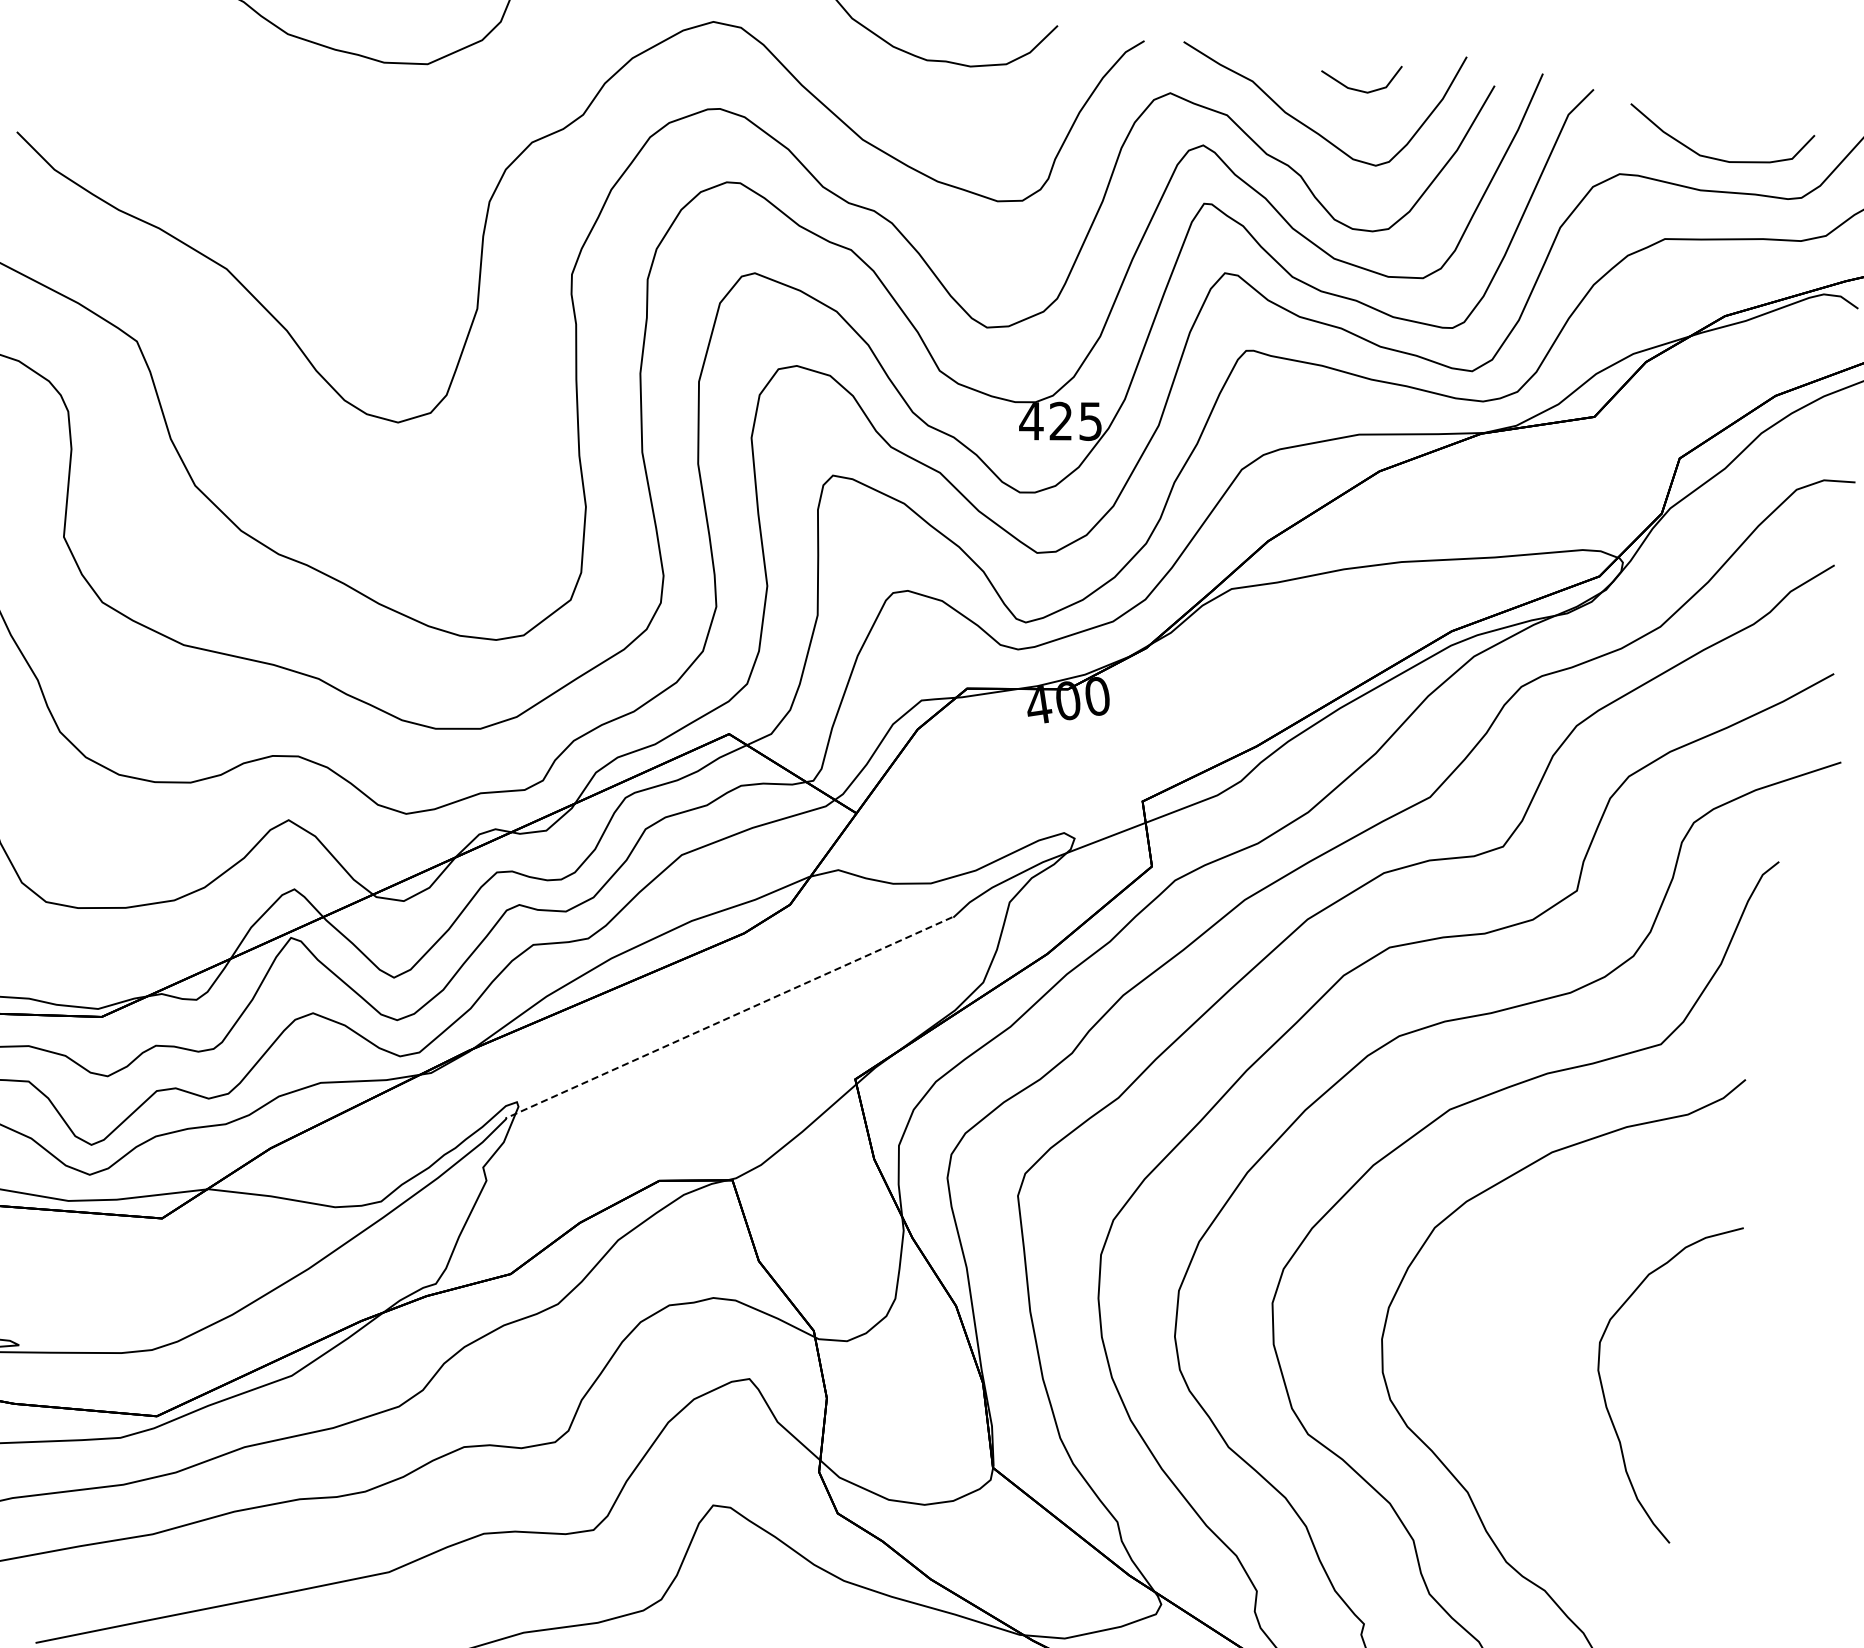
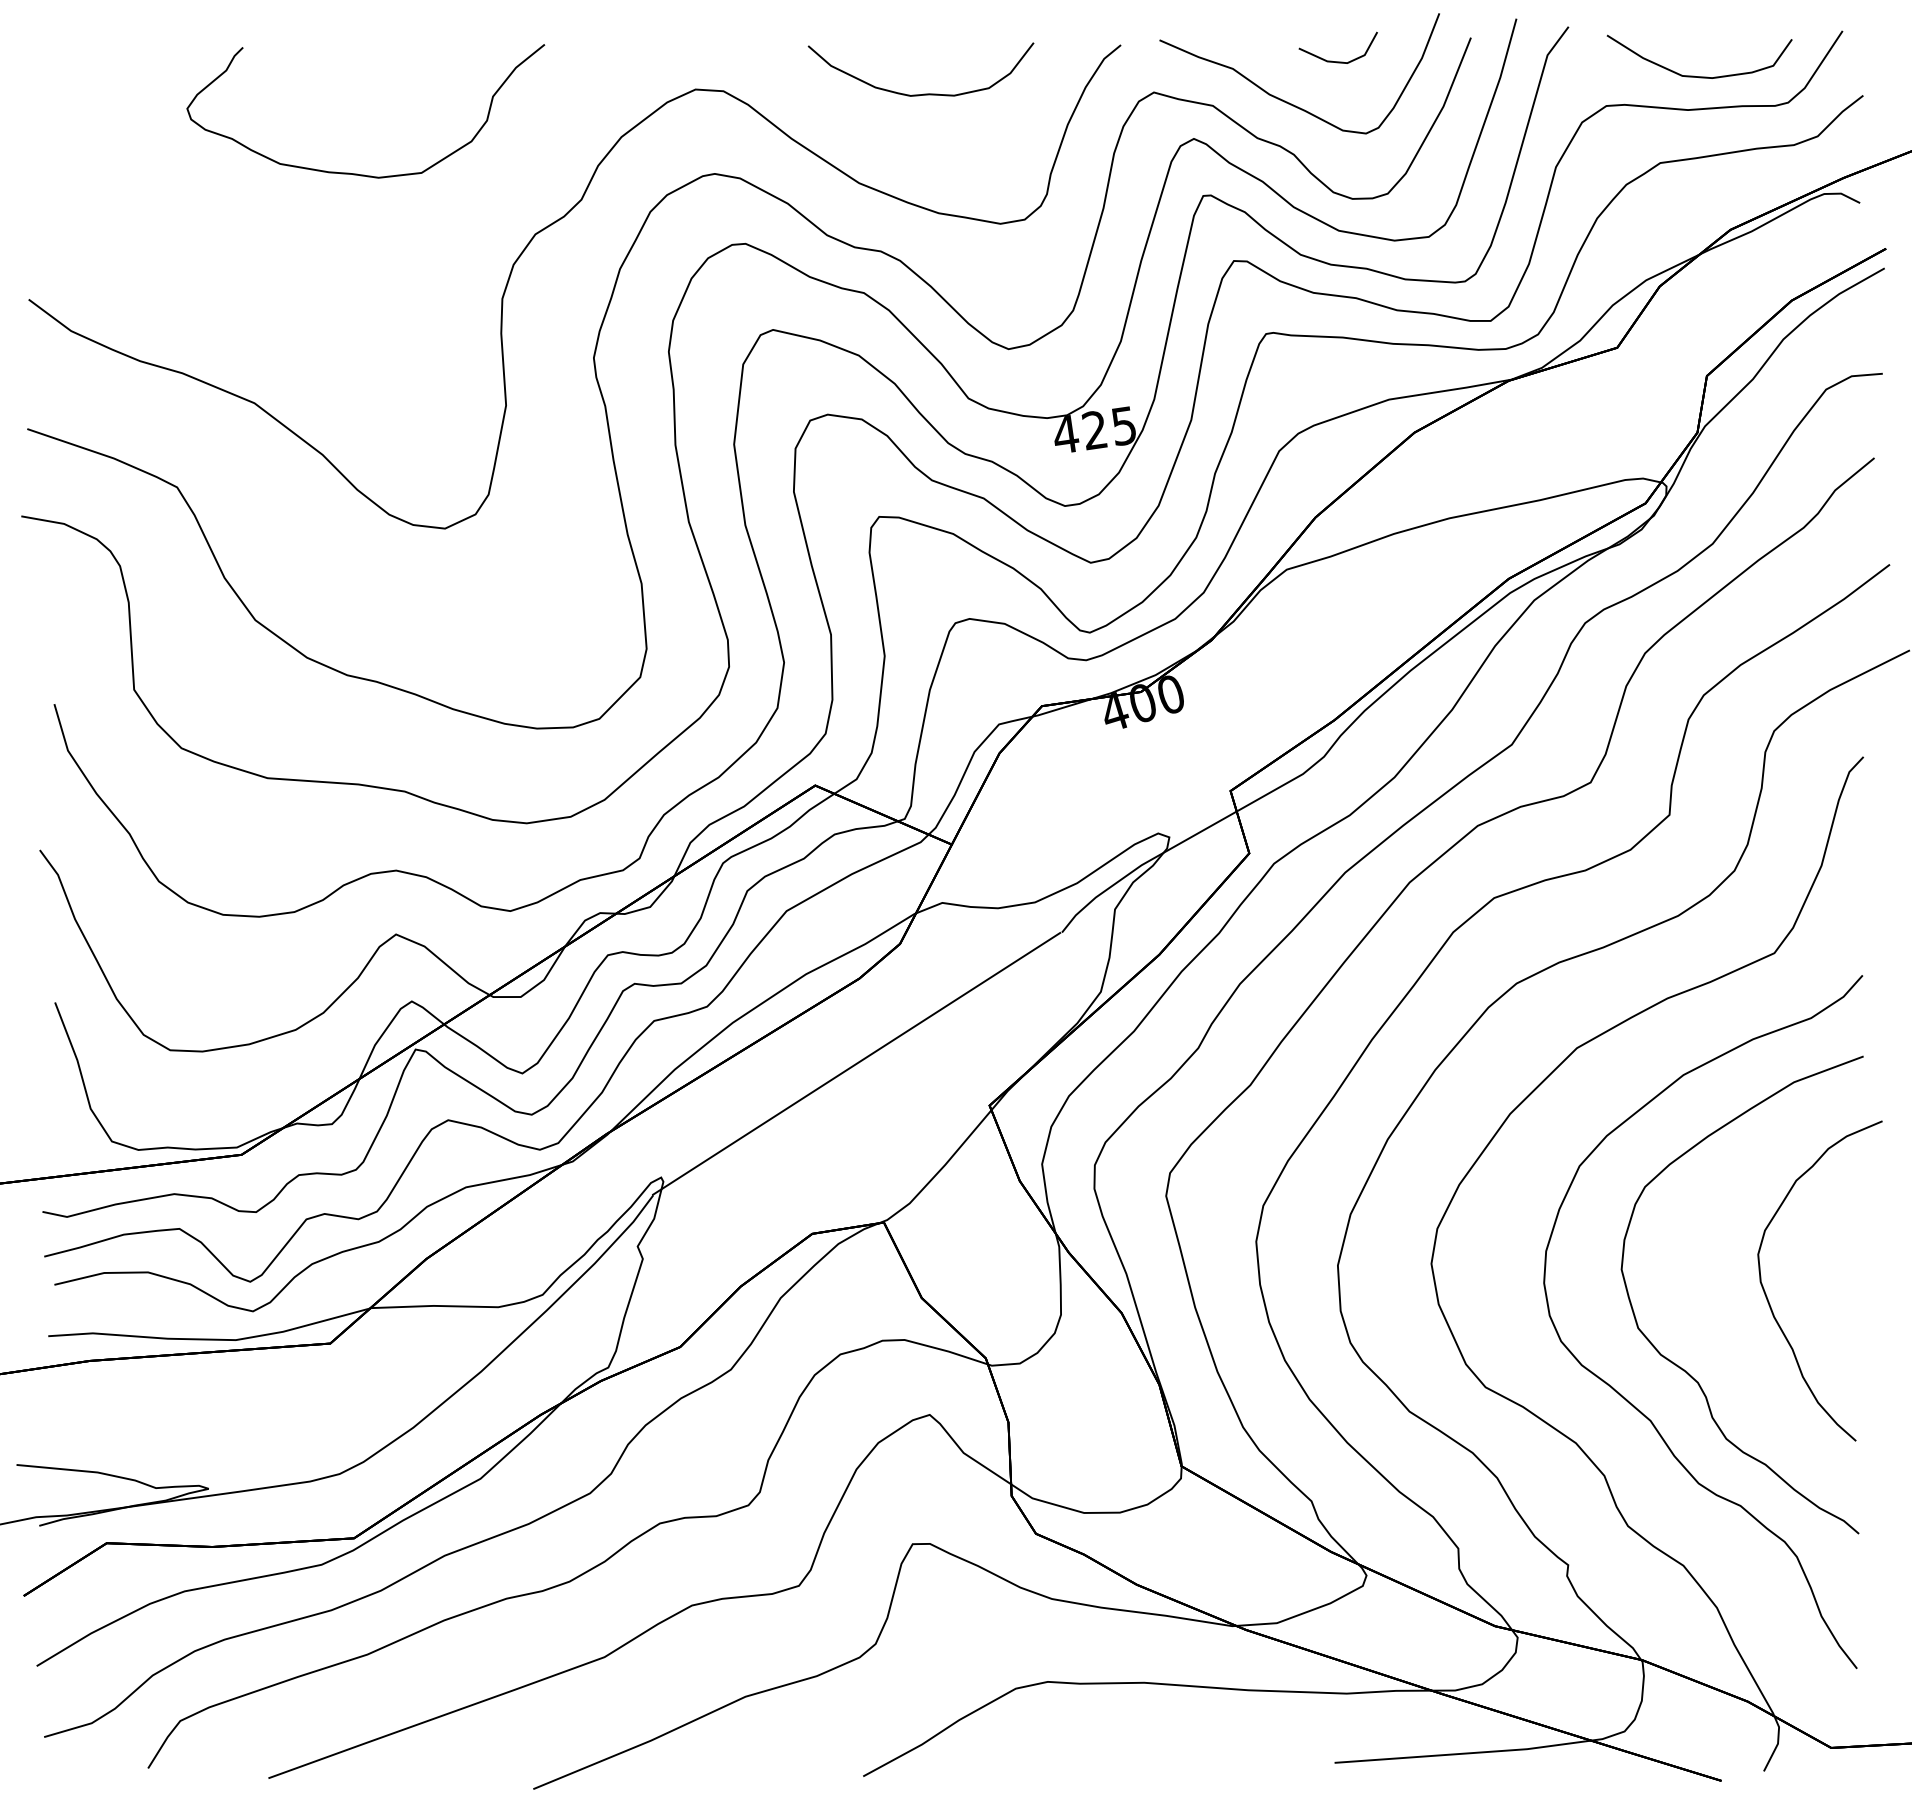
line: (728, 1017) -> (856, 1063), dashed -> solid
curve: (1508, 1445) -> (1683, 1368), added

